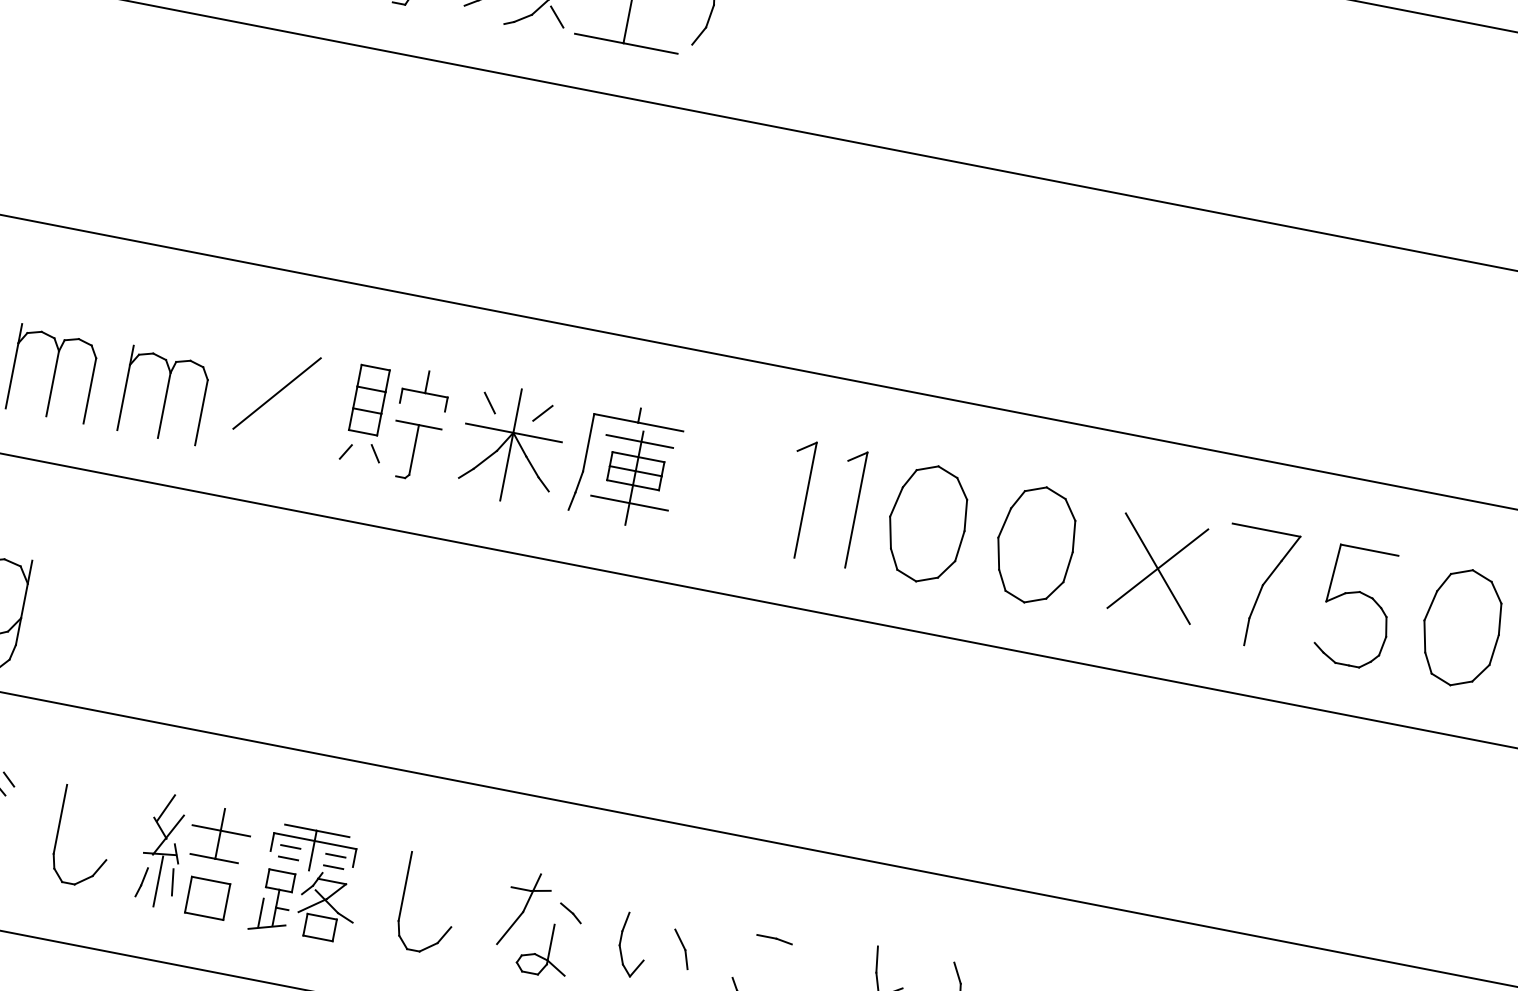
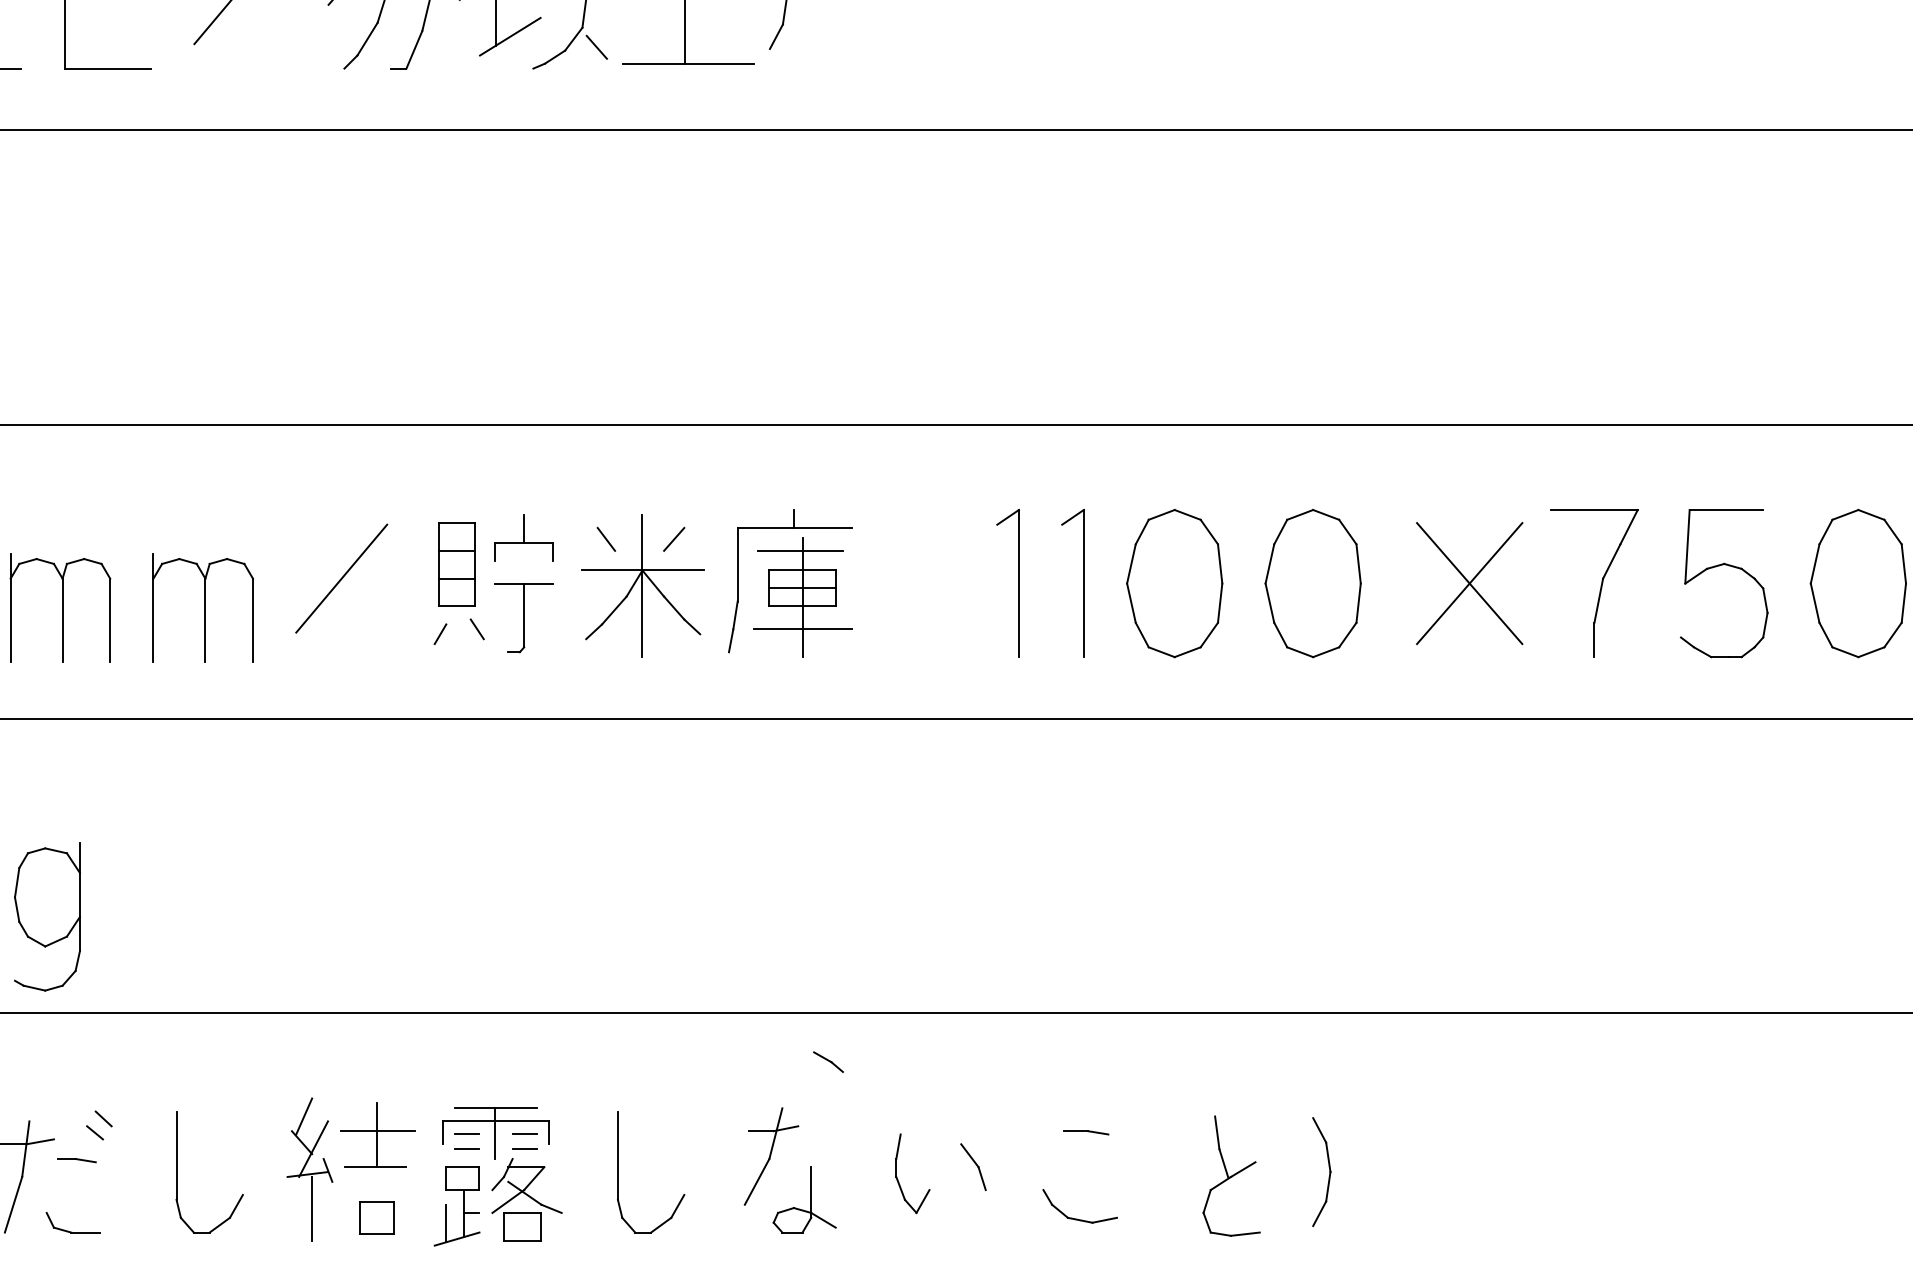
line: (141, 882) -> (291, 1213), removed
line: (172, 882) -> (330, 1206), removed
part: (208, 898) -> (377, 1217), size x0.7
part: (570, 912) -> (828, 1061), moved

